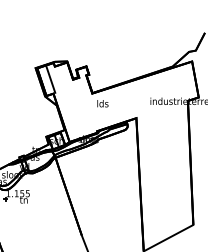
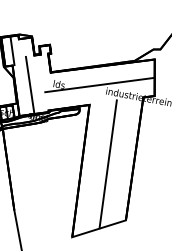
line: (142, 96) -> (99, 84), added
line: (74, 109) -> (30, 85), added
line: (165, 172) -> (108, 163), added

